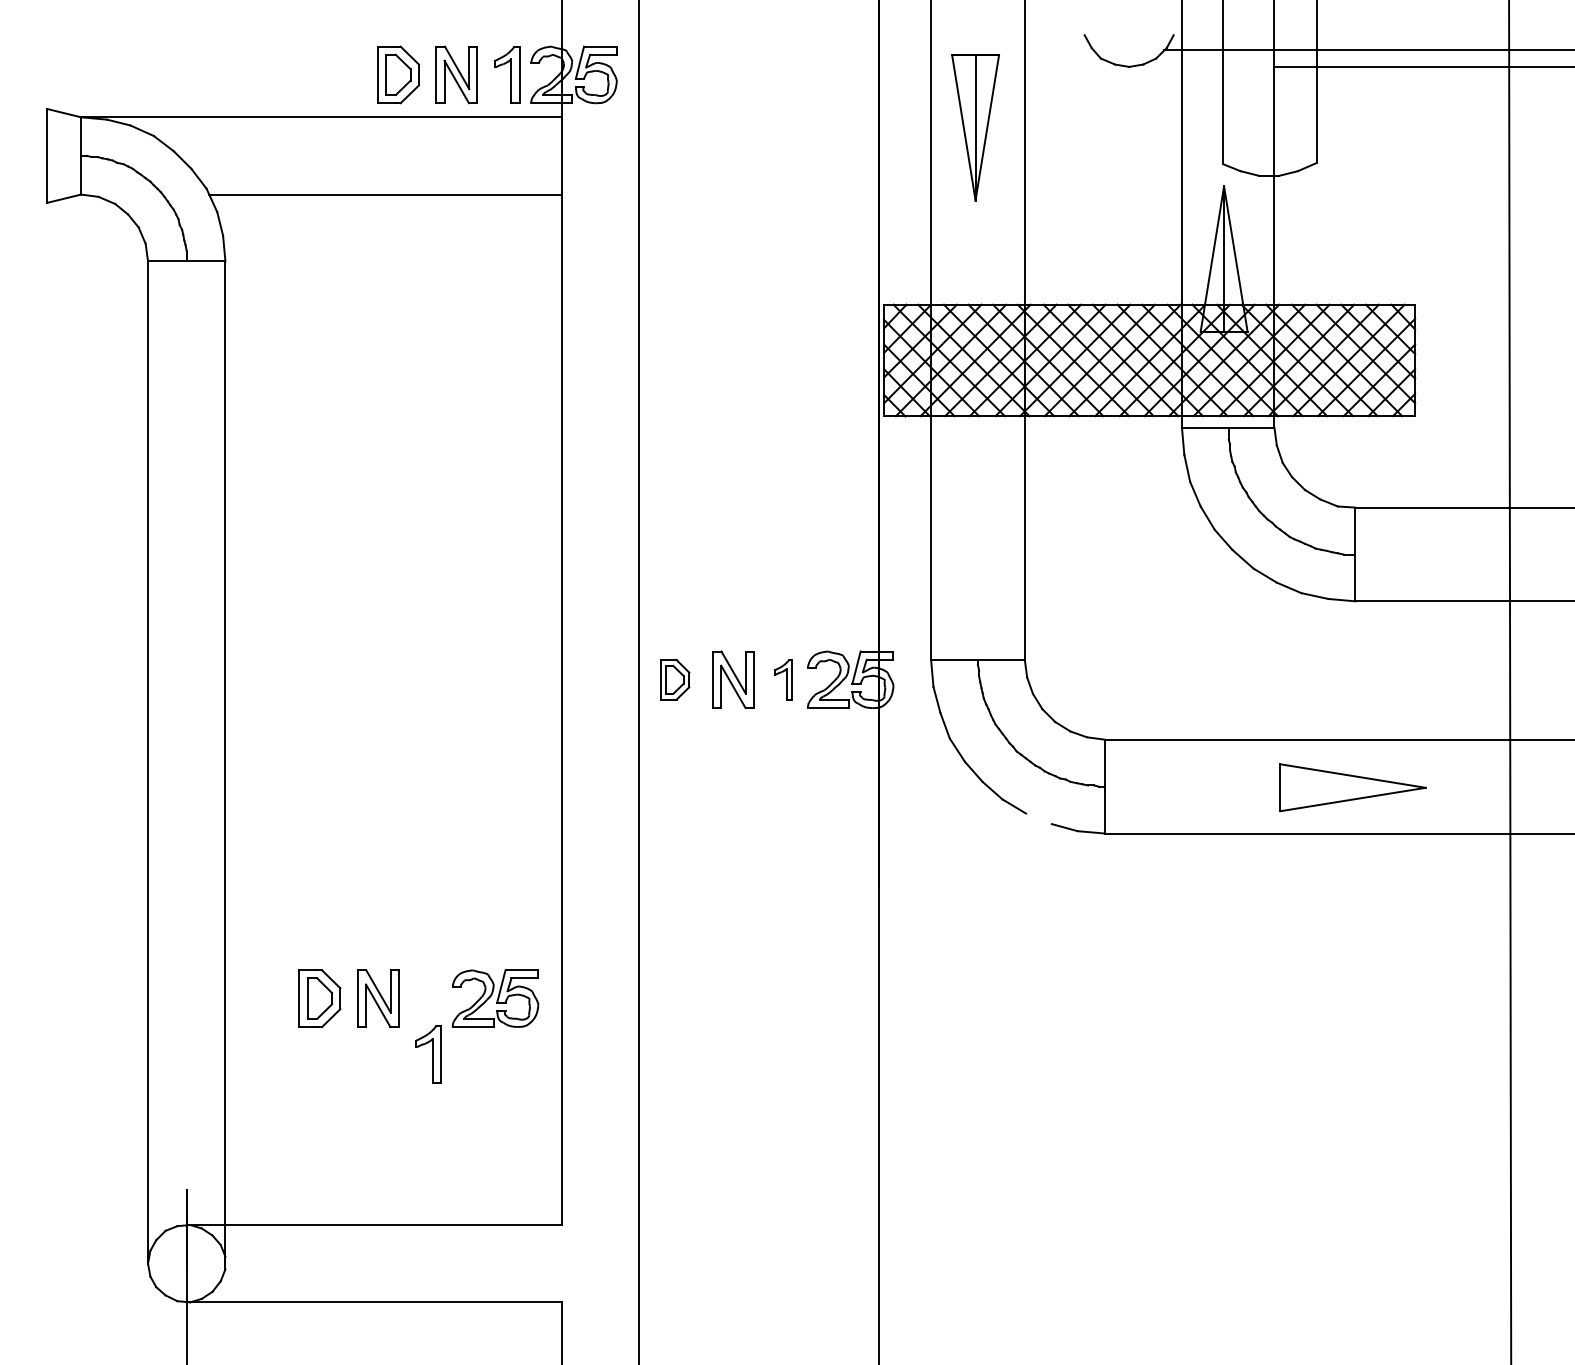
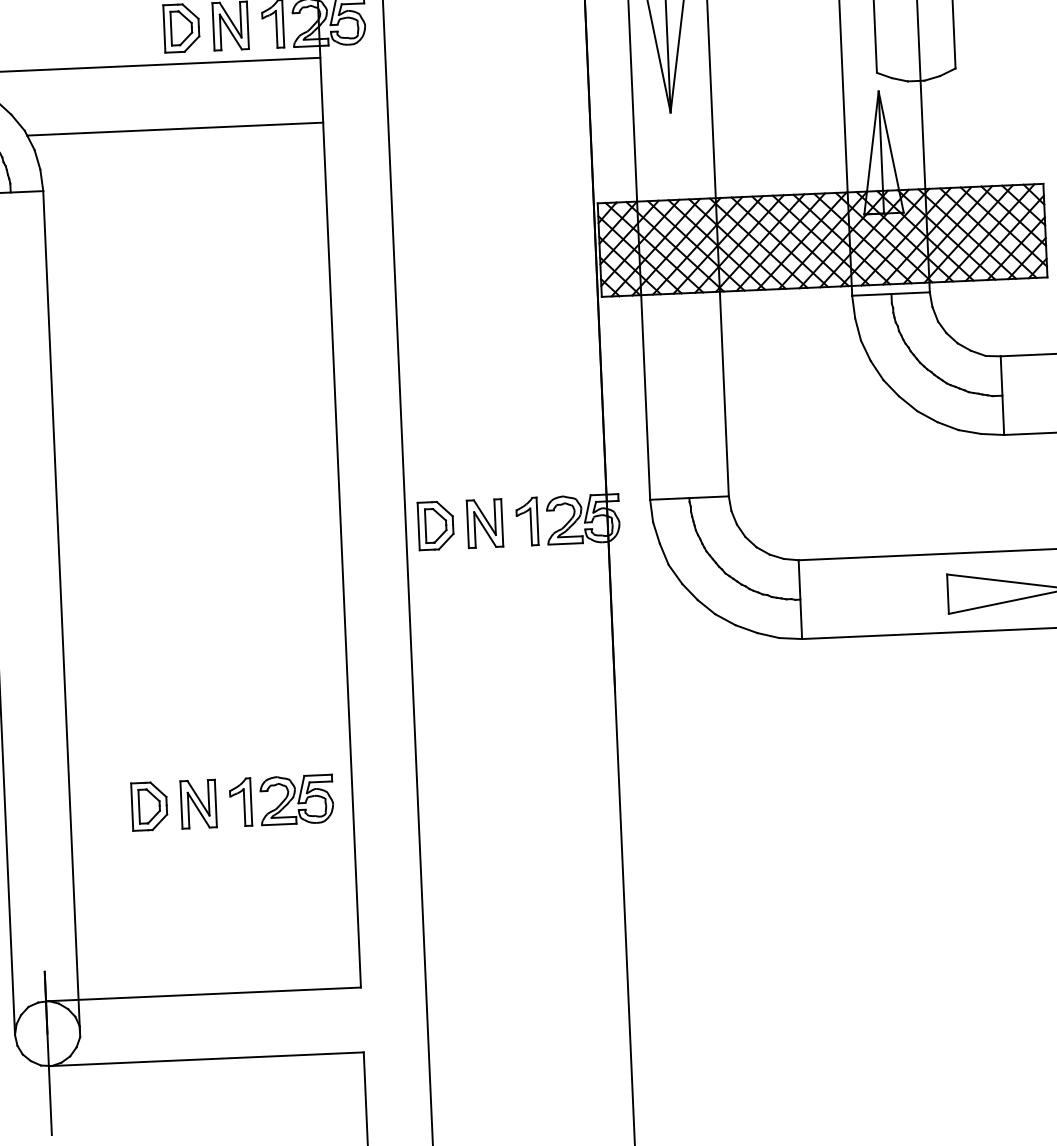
part: (674, 679) -> (435, 525), size x1.43
part: (783, 679) -> (526, 521), size x1.43
line: (1038, 818) -> (746, 628), added
part: (428, 1054) -> (240, 802), moved

